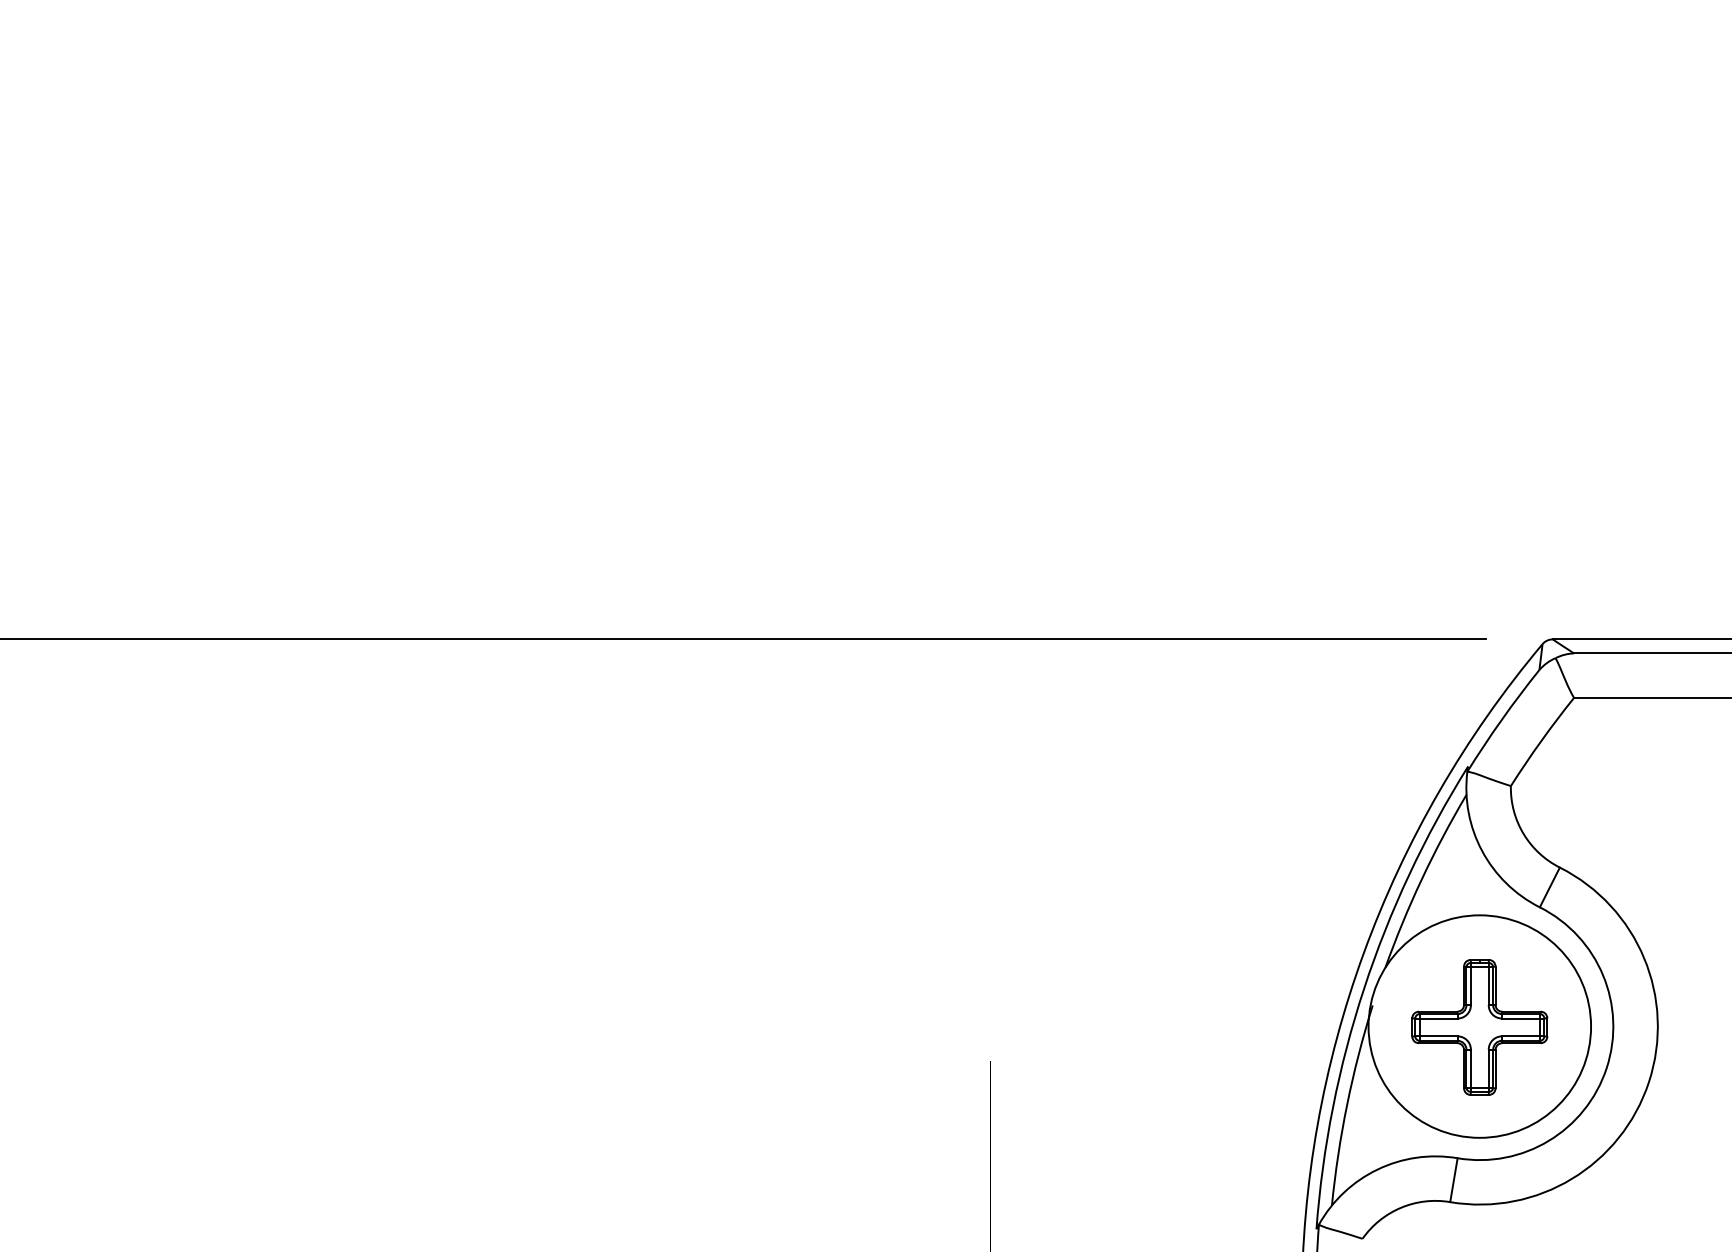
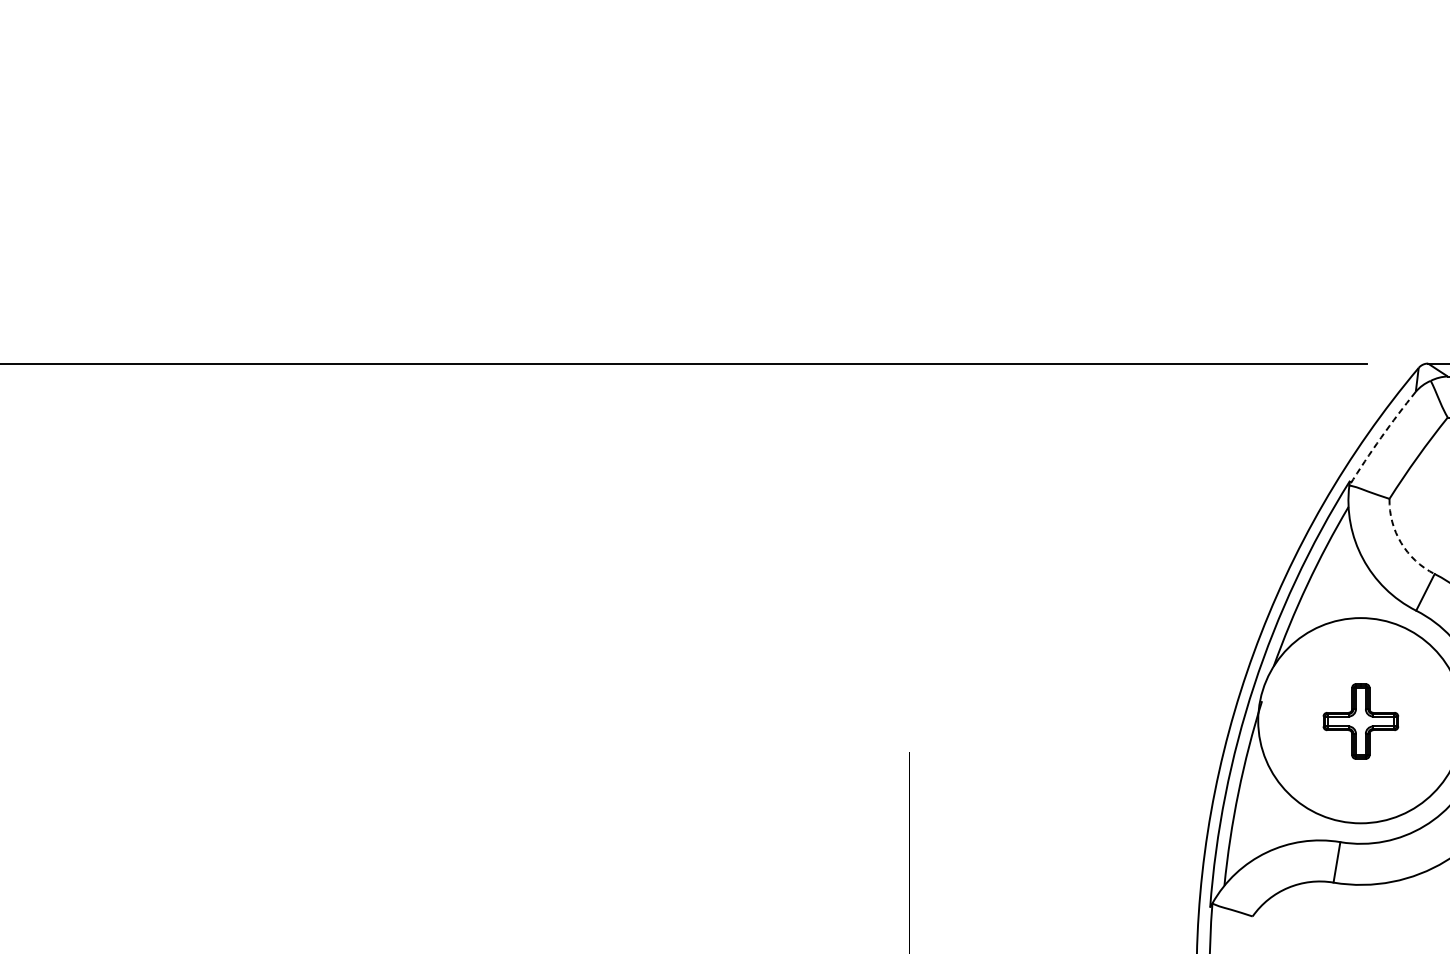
arc: (1501, 719) -> (1380, 437), solid -> dashed
arc: (1523, 833) -> (1401, 542), solid -> dashed
part: (1479, 1027) -> (1360, 721), size x0.6

